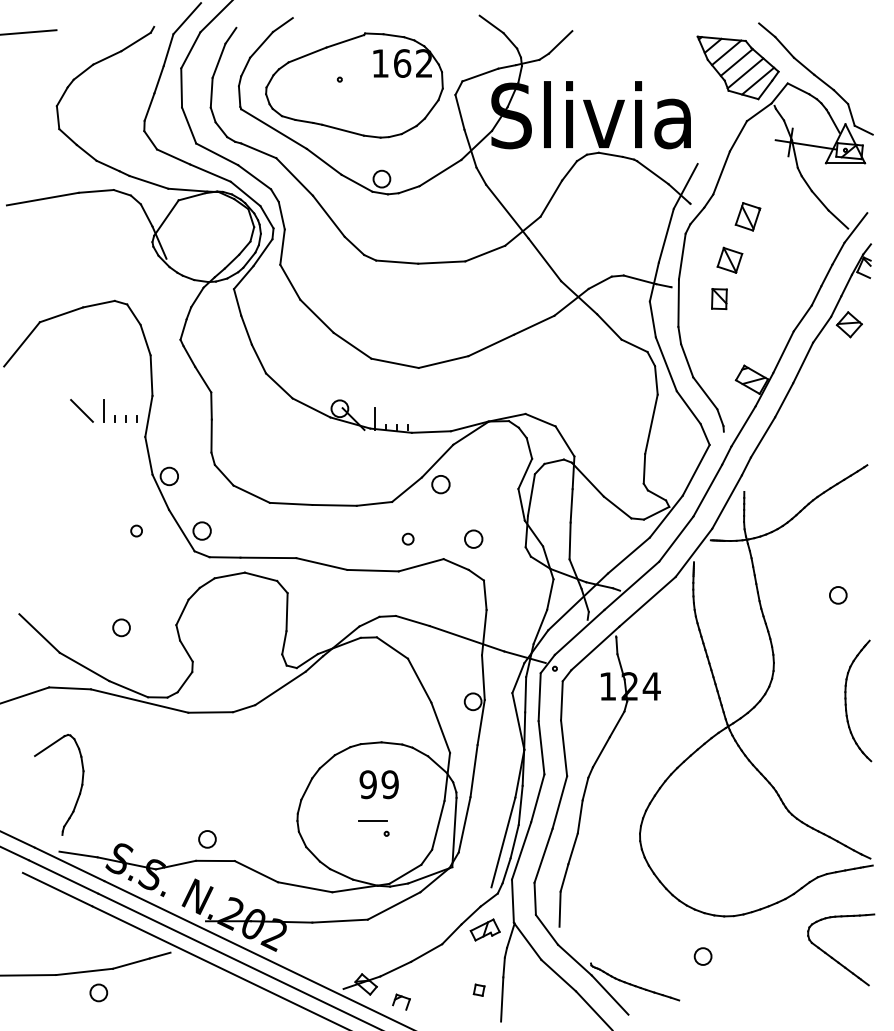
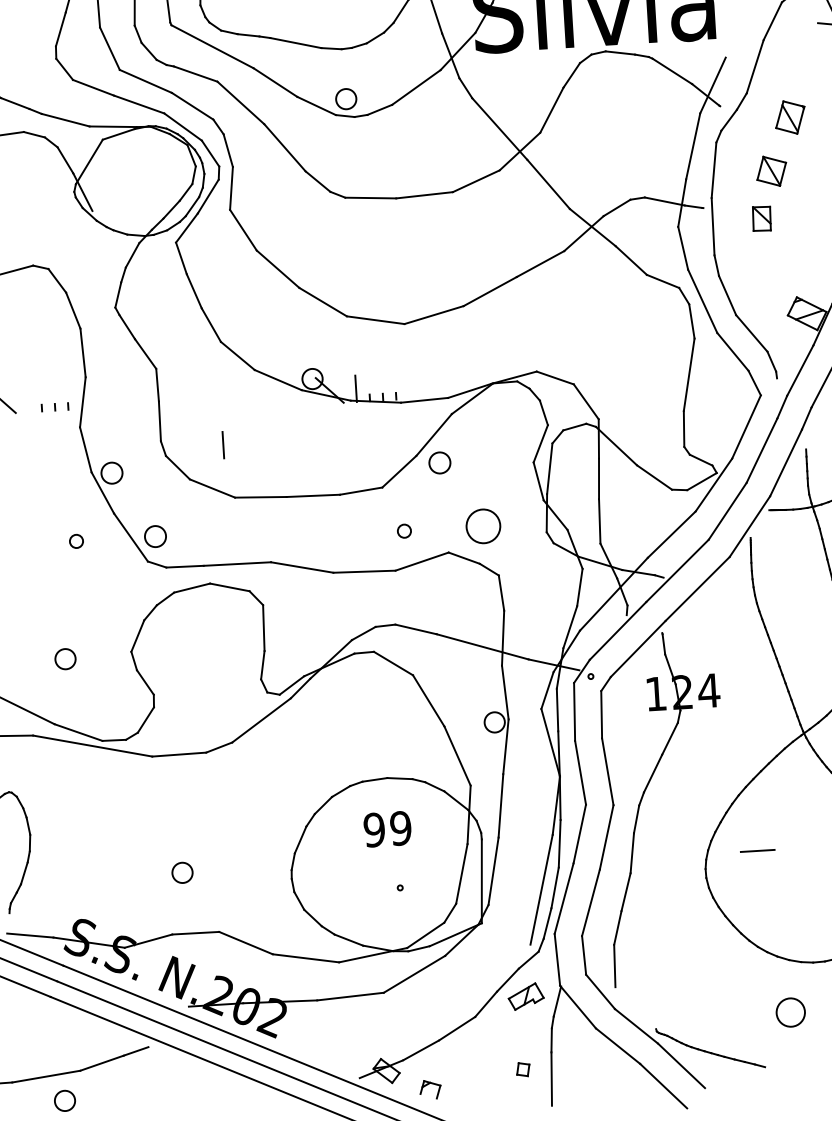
line: (103, 410) -> (222, 444), moved
circle: (473, 538) -> (483, 525), size x1.6
line: (372, 820) -> (757, 849), moved
circle: (207, 839) -> (182, 873), moved
circle: (702, 956) -> (789, 1012), size x1.4

